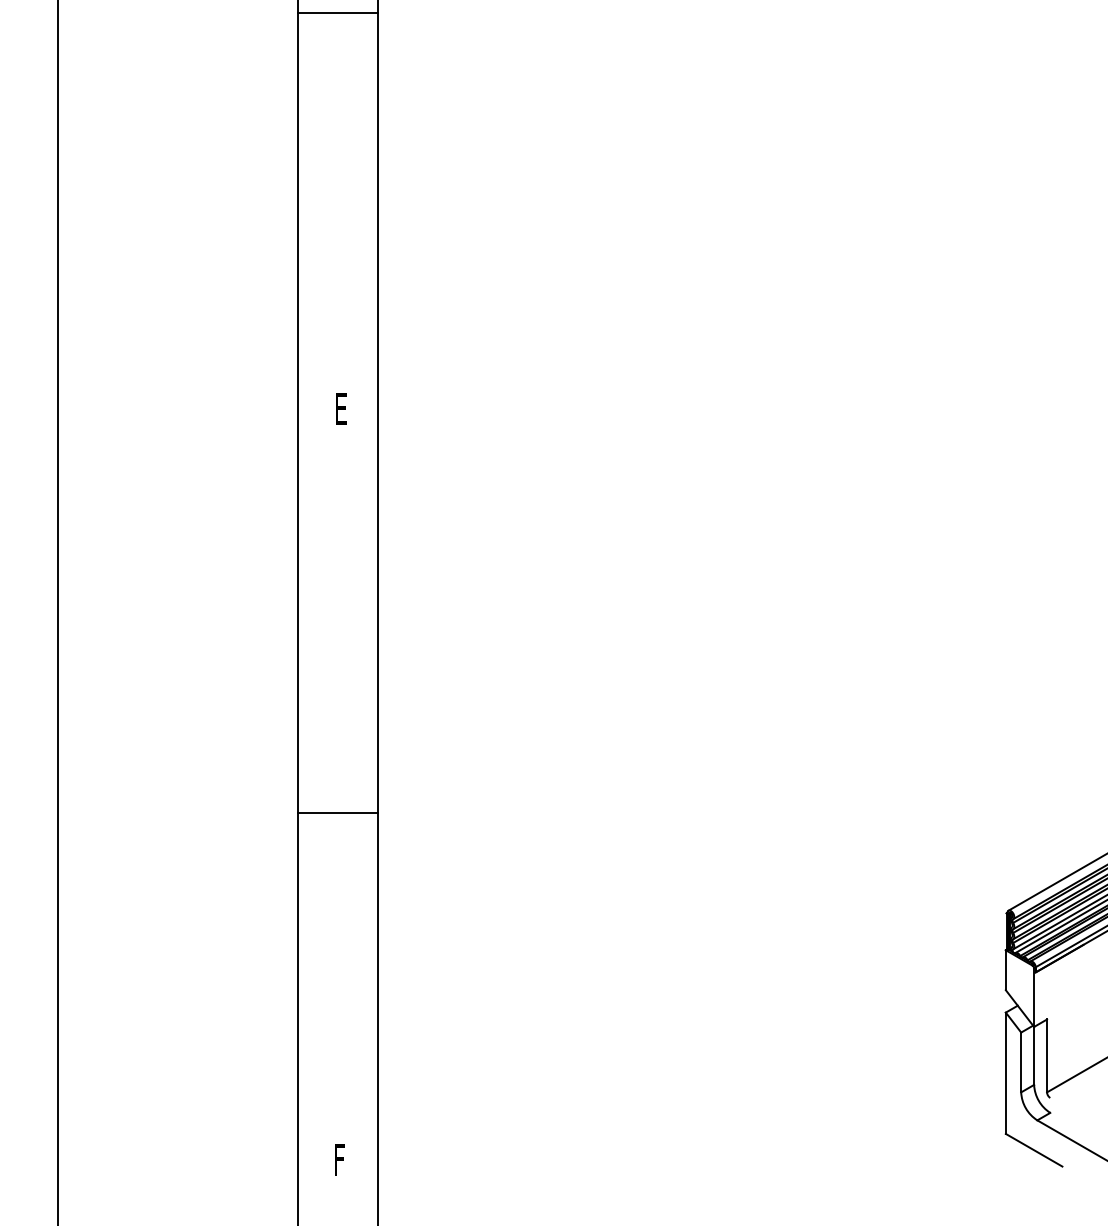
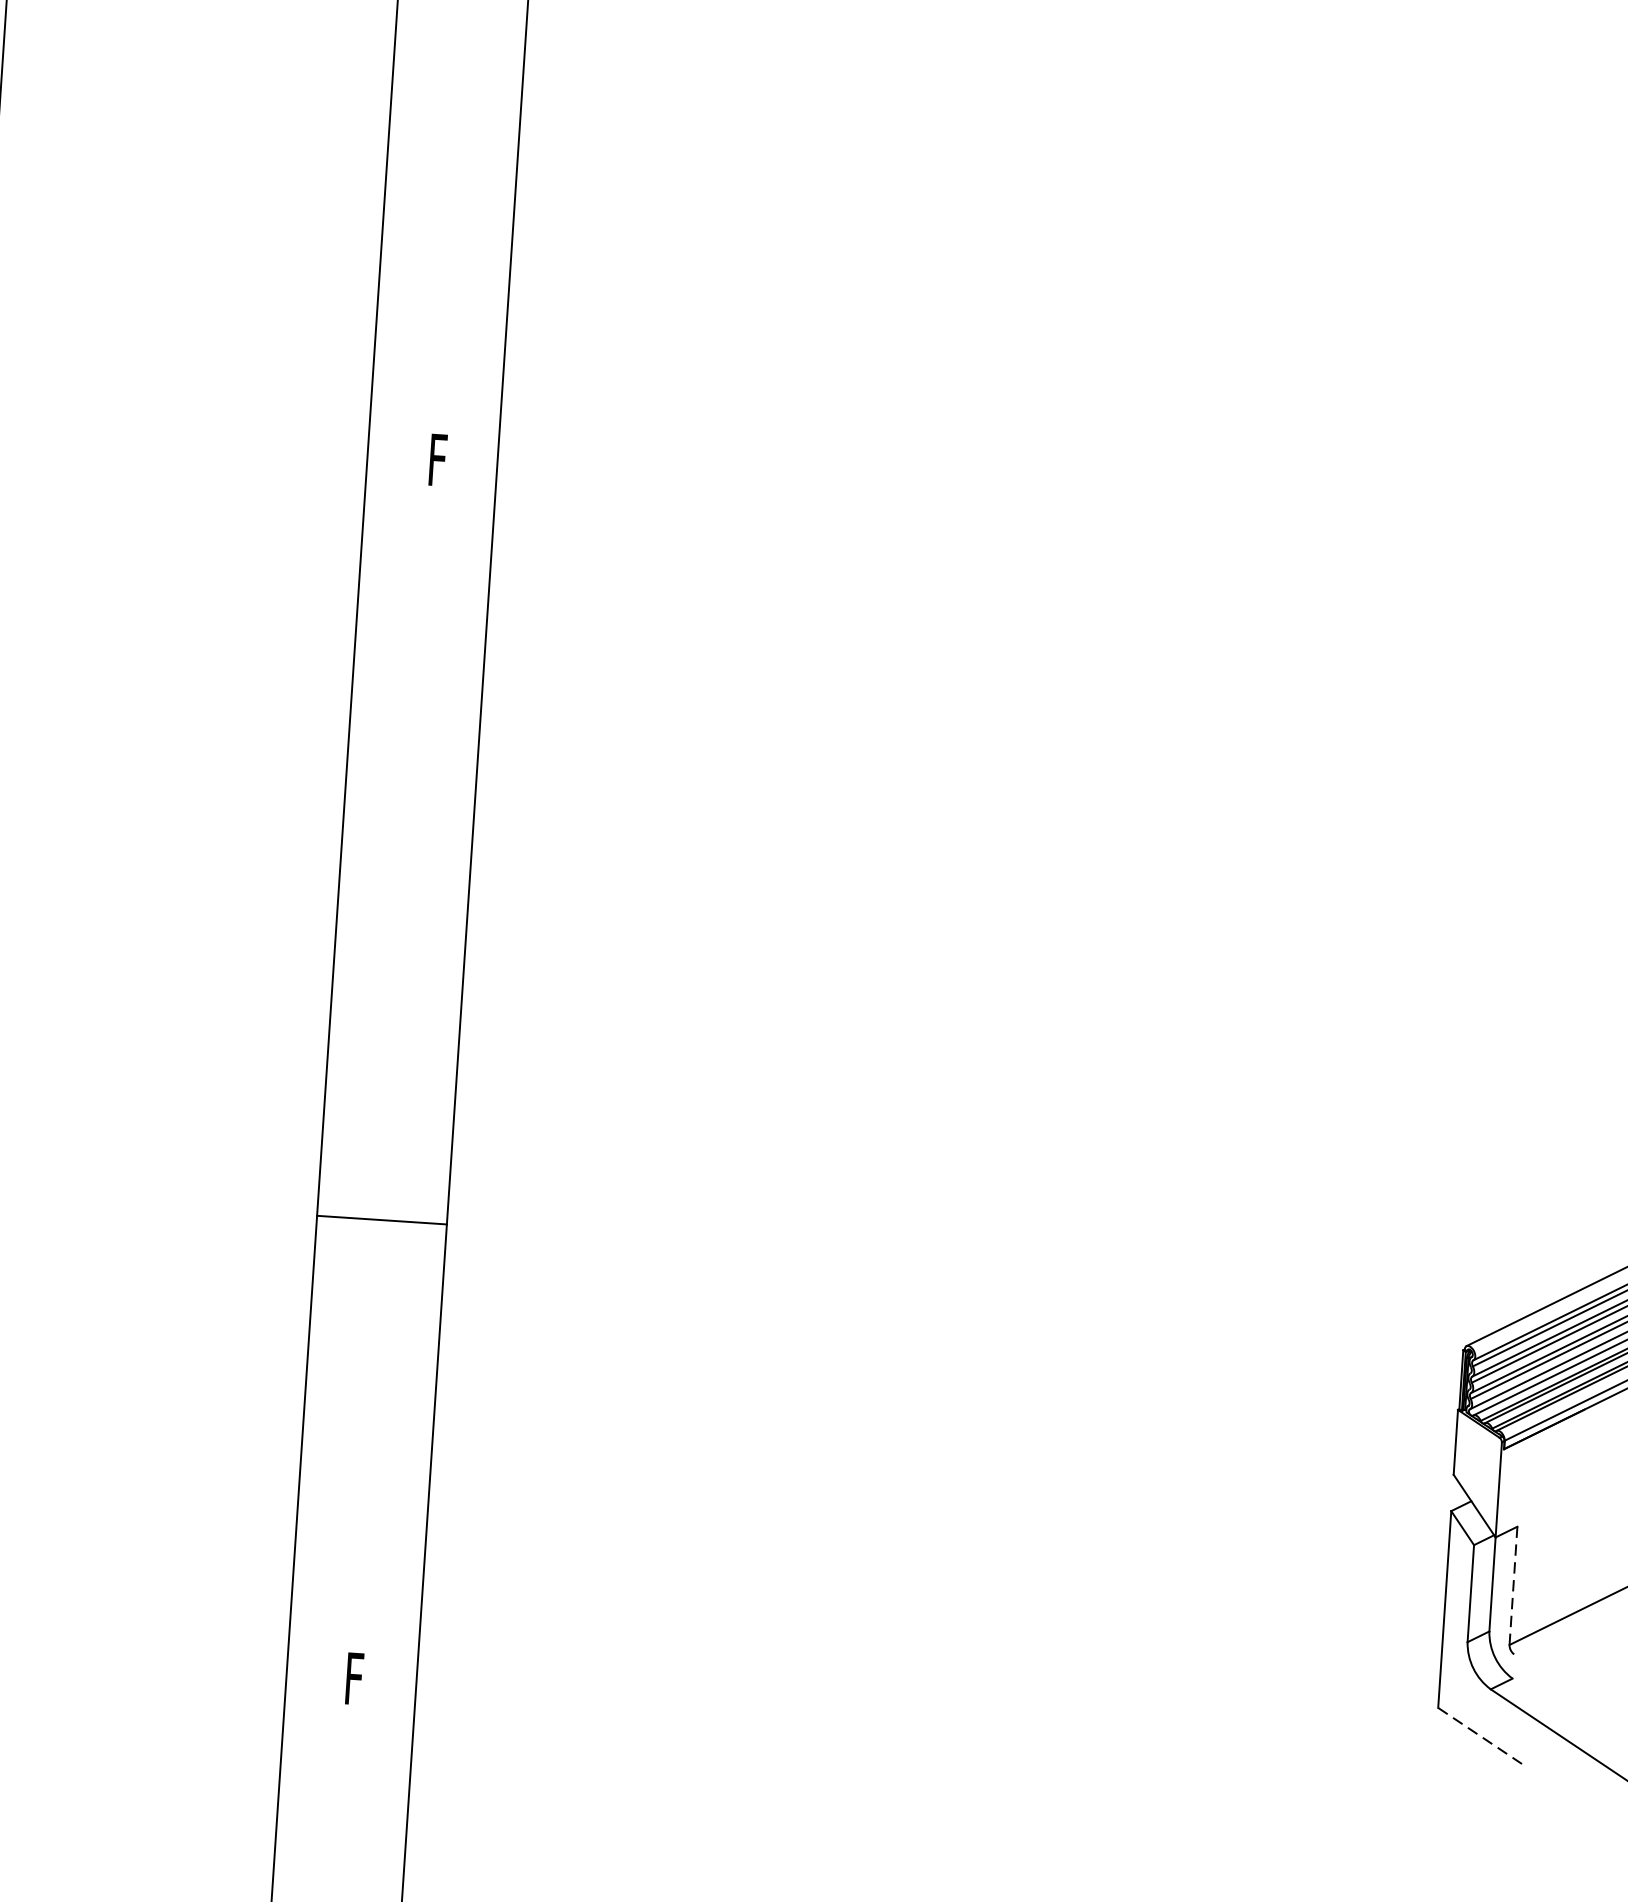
text: (342, 408) -> (440, 459), E -> F
line: (337, 812) -> (381, 1219), moved
line: (1047, 1055) -> (1514, 1585), solid -> dashed
line: (1034, 1150) -> (1482, 1737), solid -> dashed

